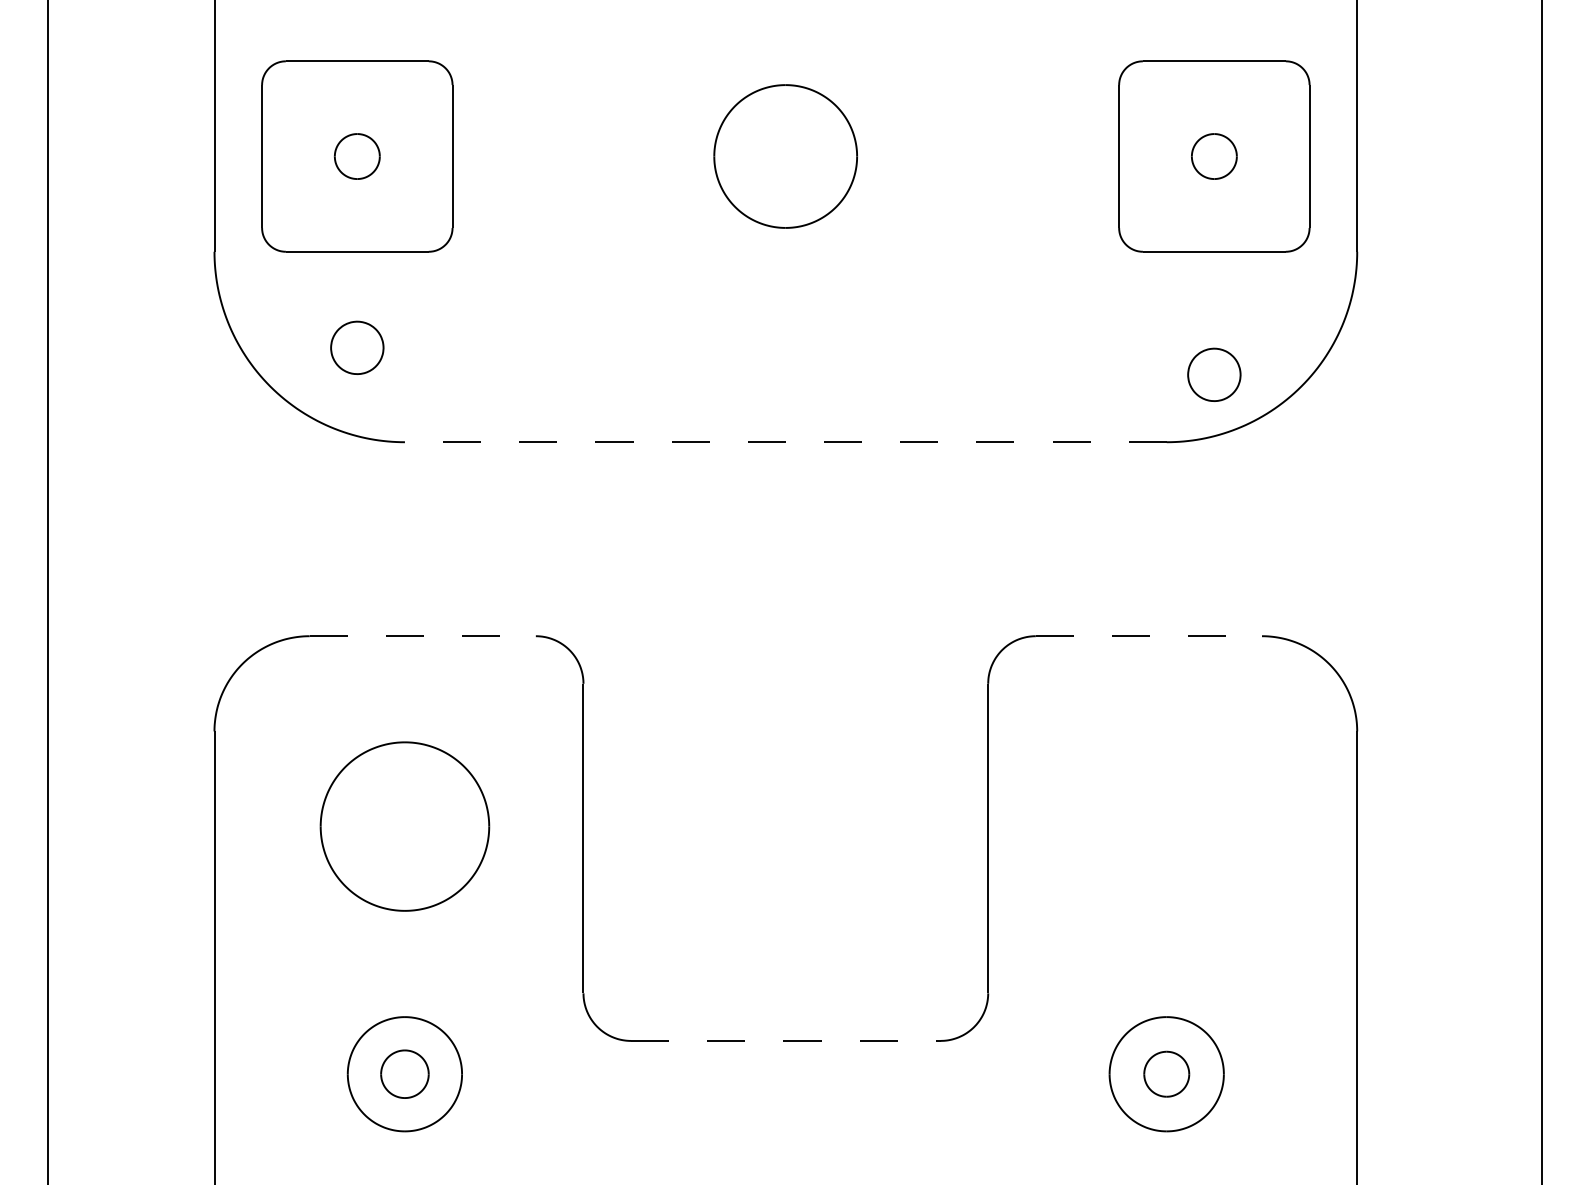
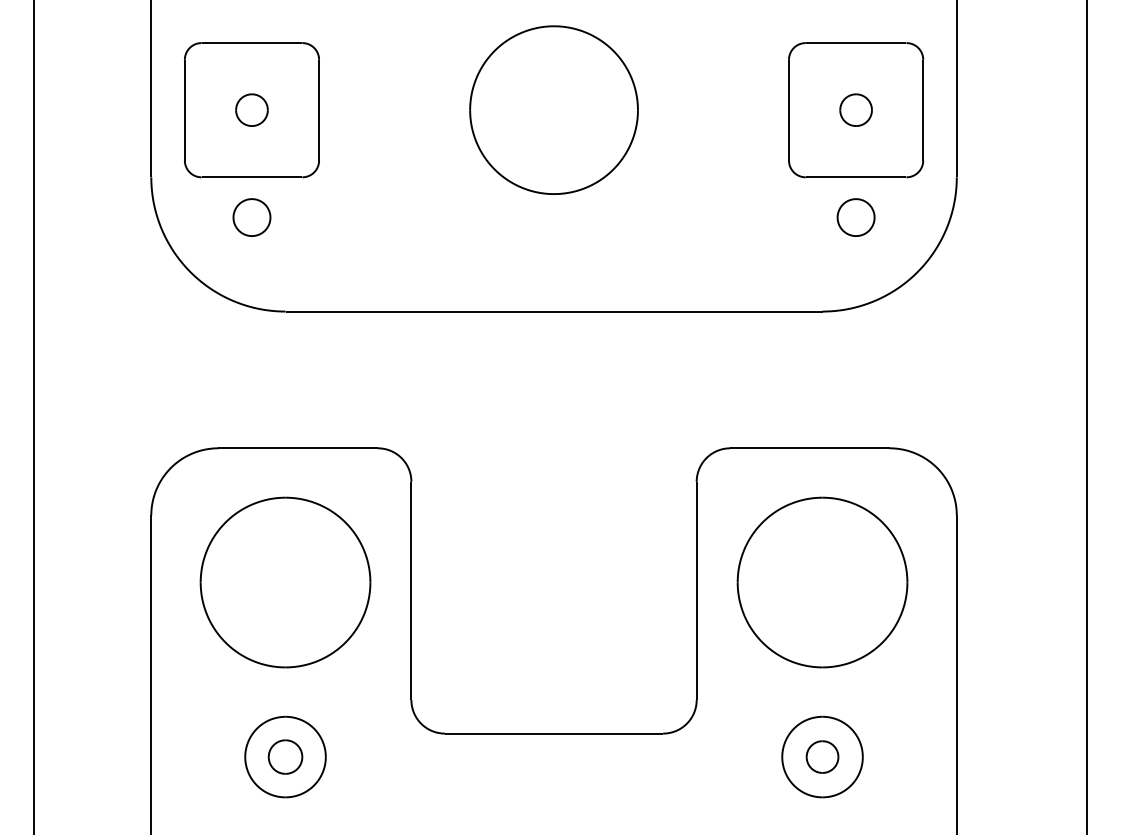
part: (785, 156) -> (553, 110), size x1.67
part: (357, 347) -> (252, 217), moved
part: (1214, 374) -> (856, 217), moved
line: (785, 442) -> (553, 311), dashed -> solid
line: (423, 636) -> (298, 448), dashed -> solid
line: (1149, 636) -> (810, 448), dashed -> solid
part: (404, 826) -> (285, 582), size x1.43
part: (1166, 826) -> (822, 582), added
line: (785, 1040) -> (553, 733), dashed -> solid

